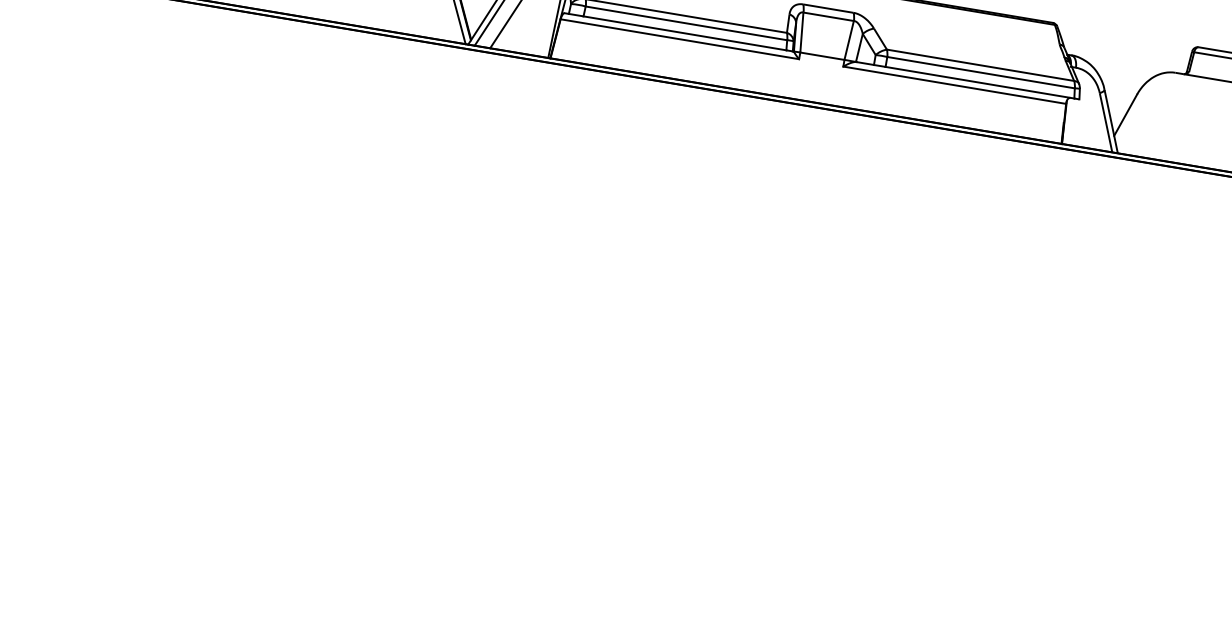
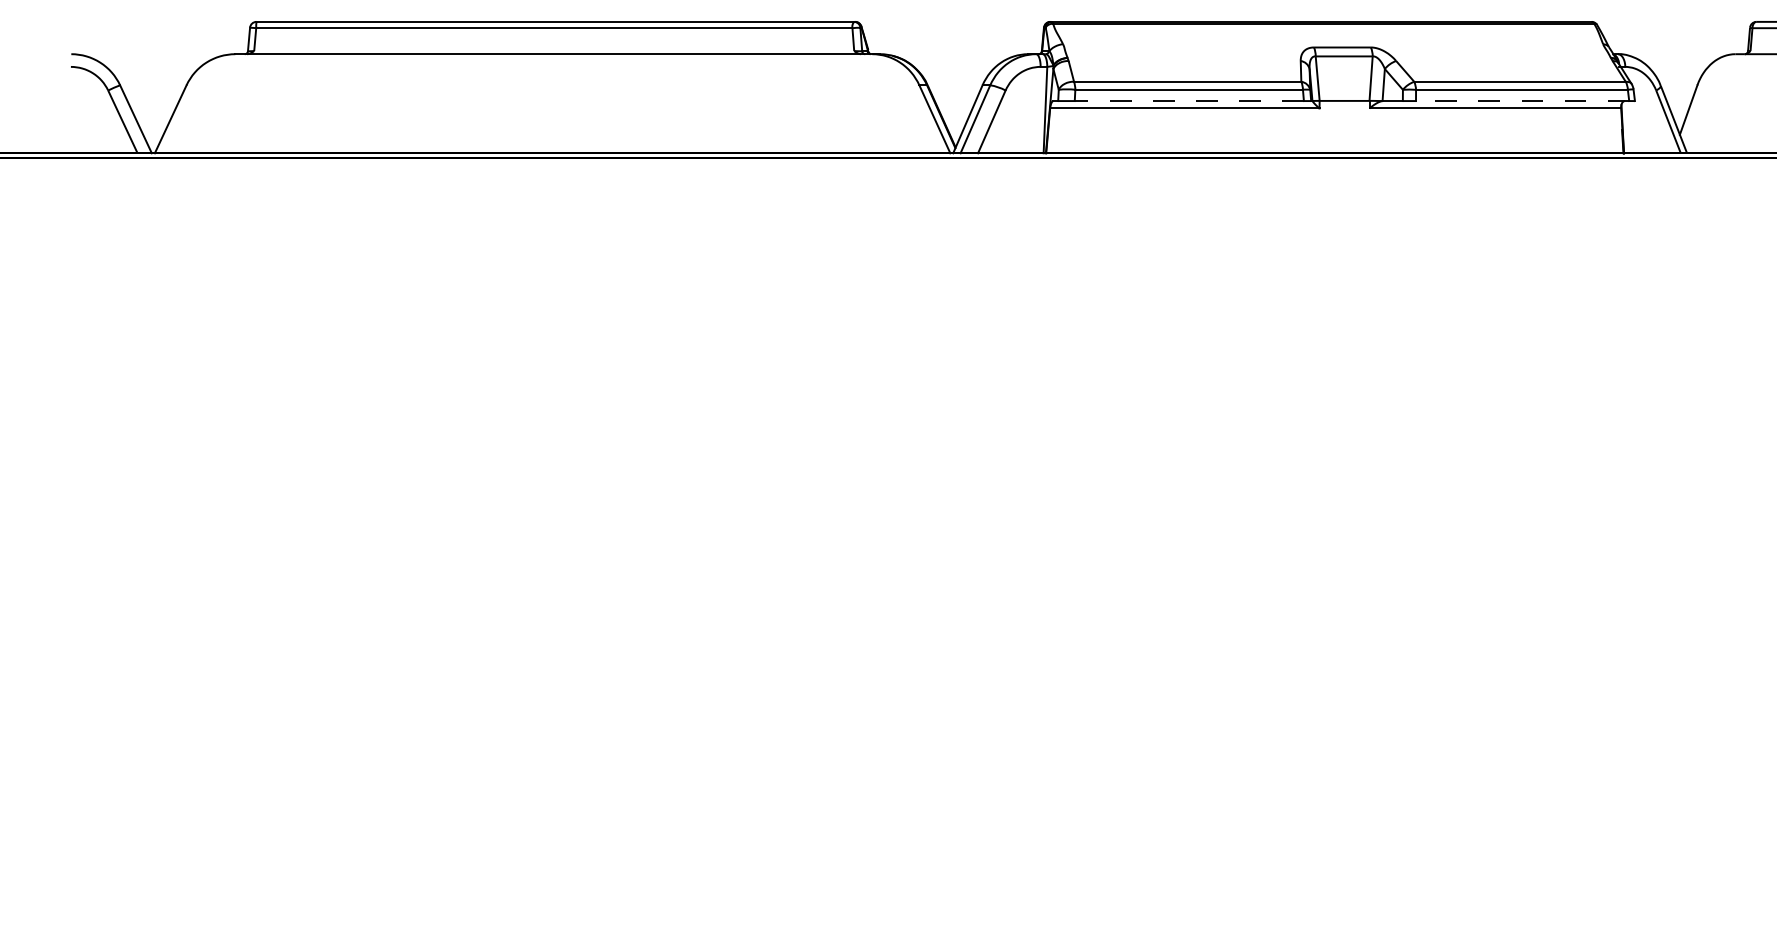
line: (685, 33) -> (1189, 101), solid -> dashed
line: (979, 83) -> (1522, 101), solid -> dashed

